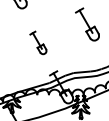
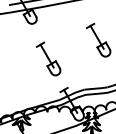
part: (38, 42) -> (48, 58), size x1.43

